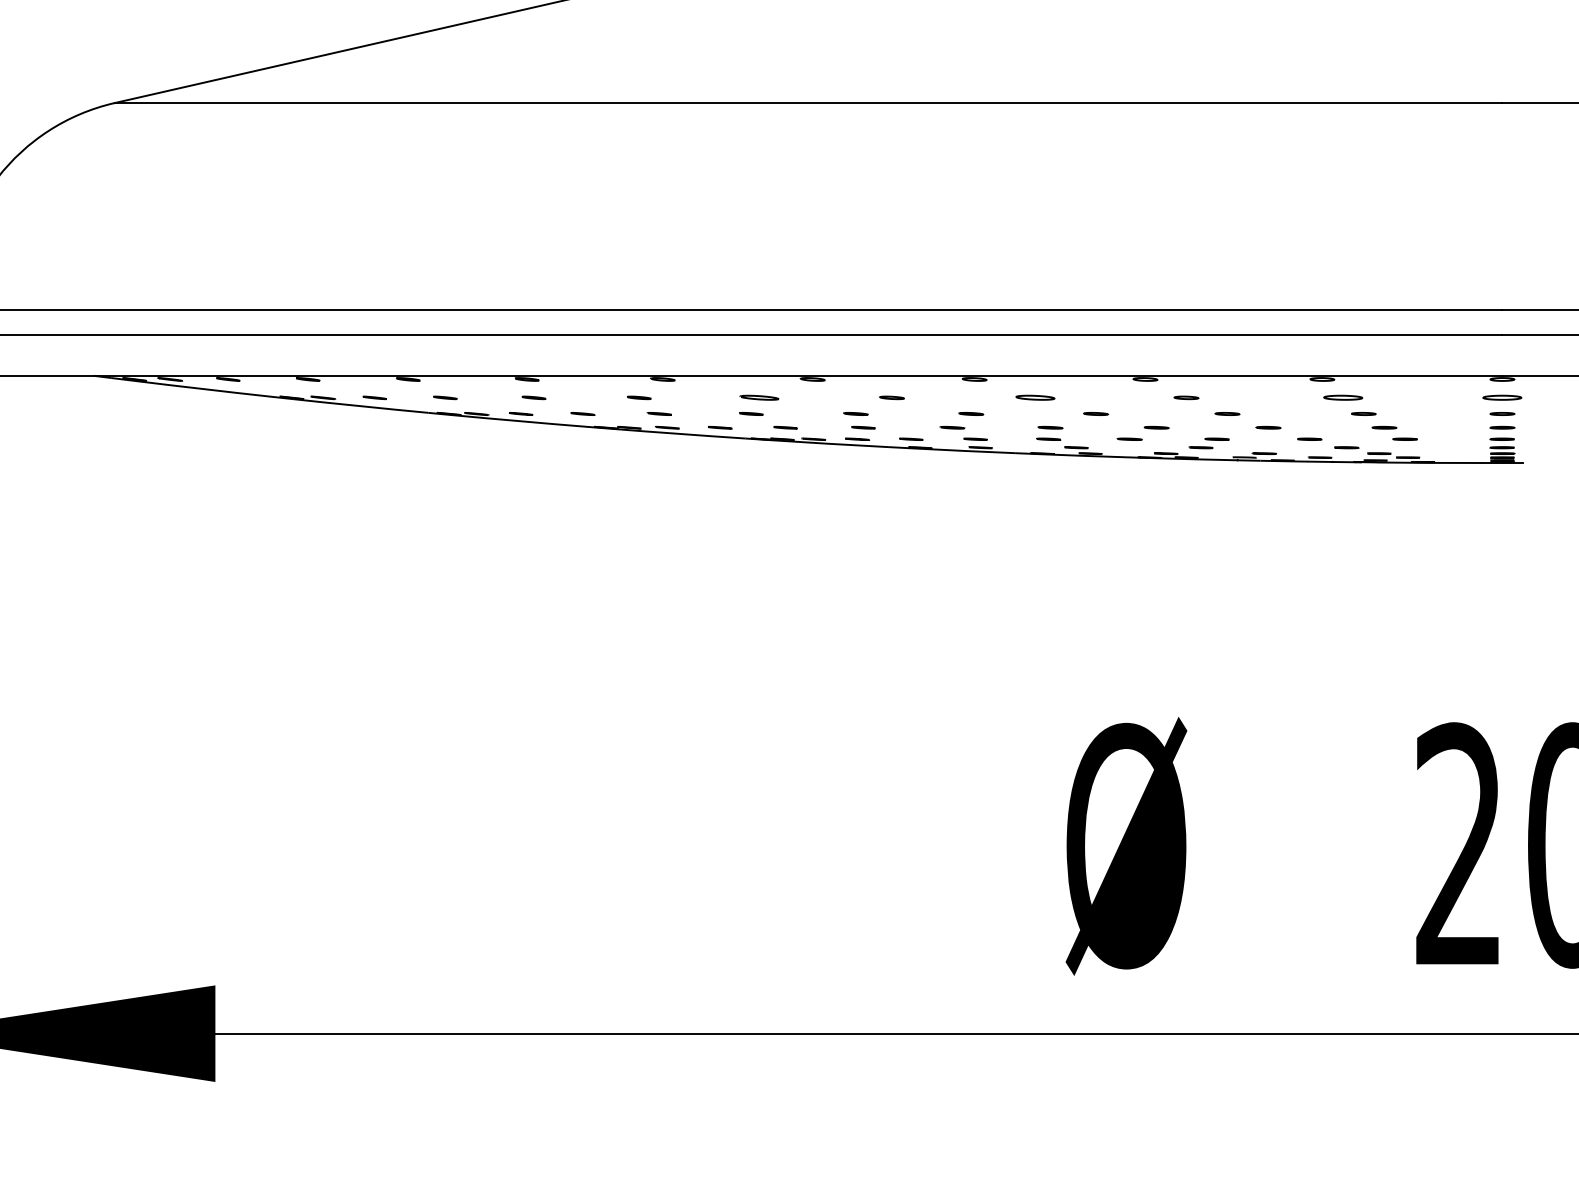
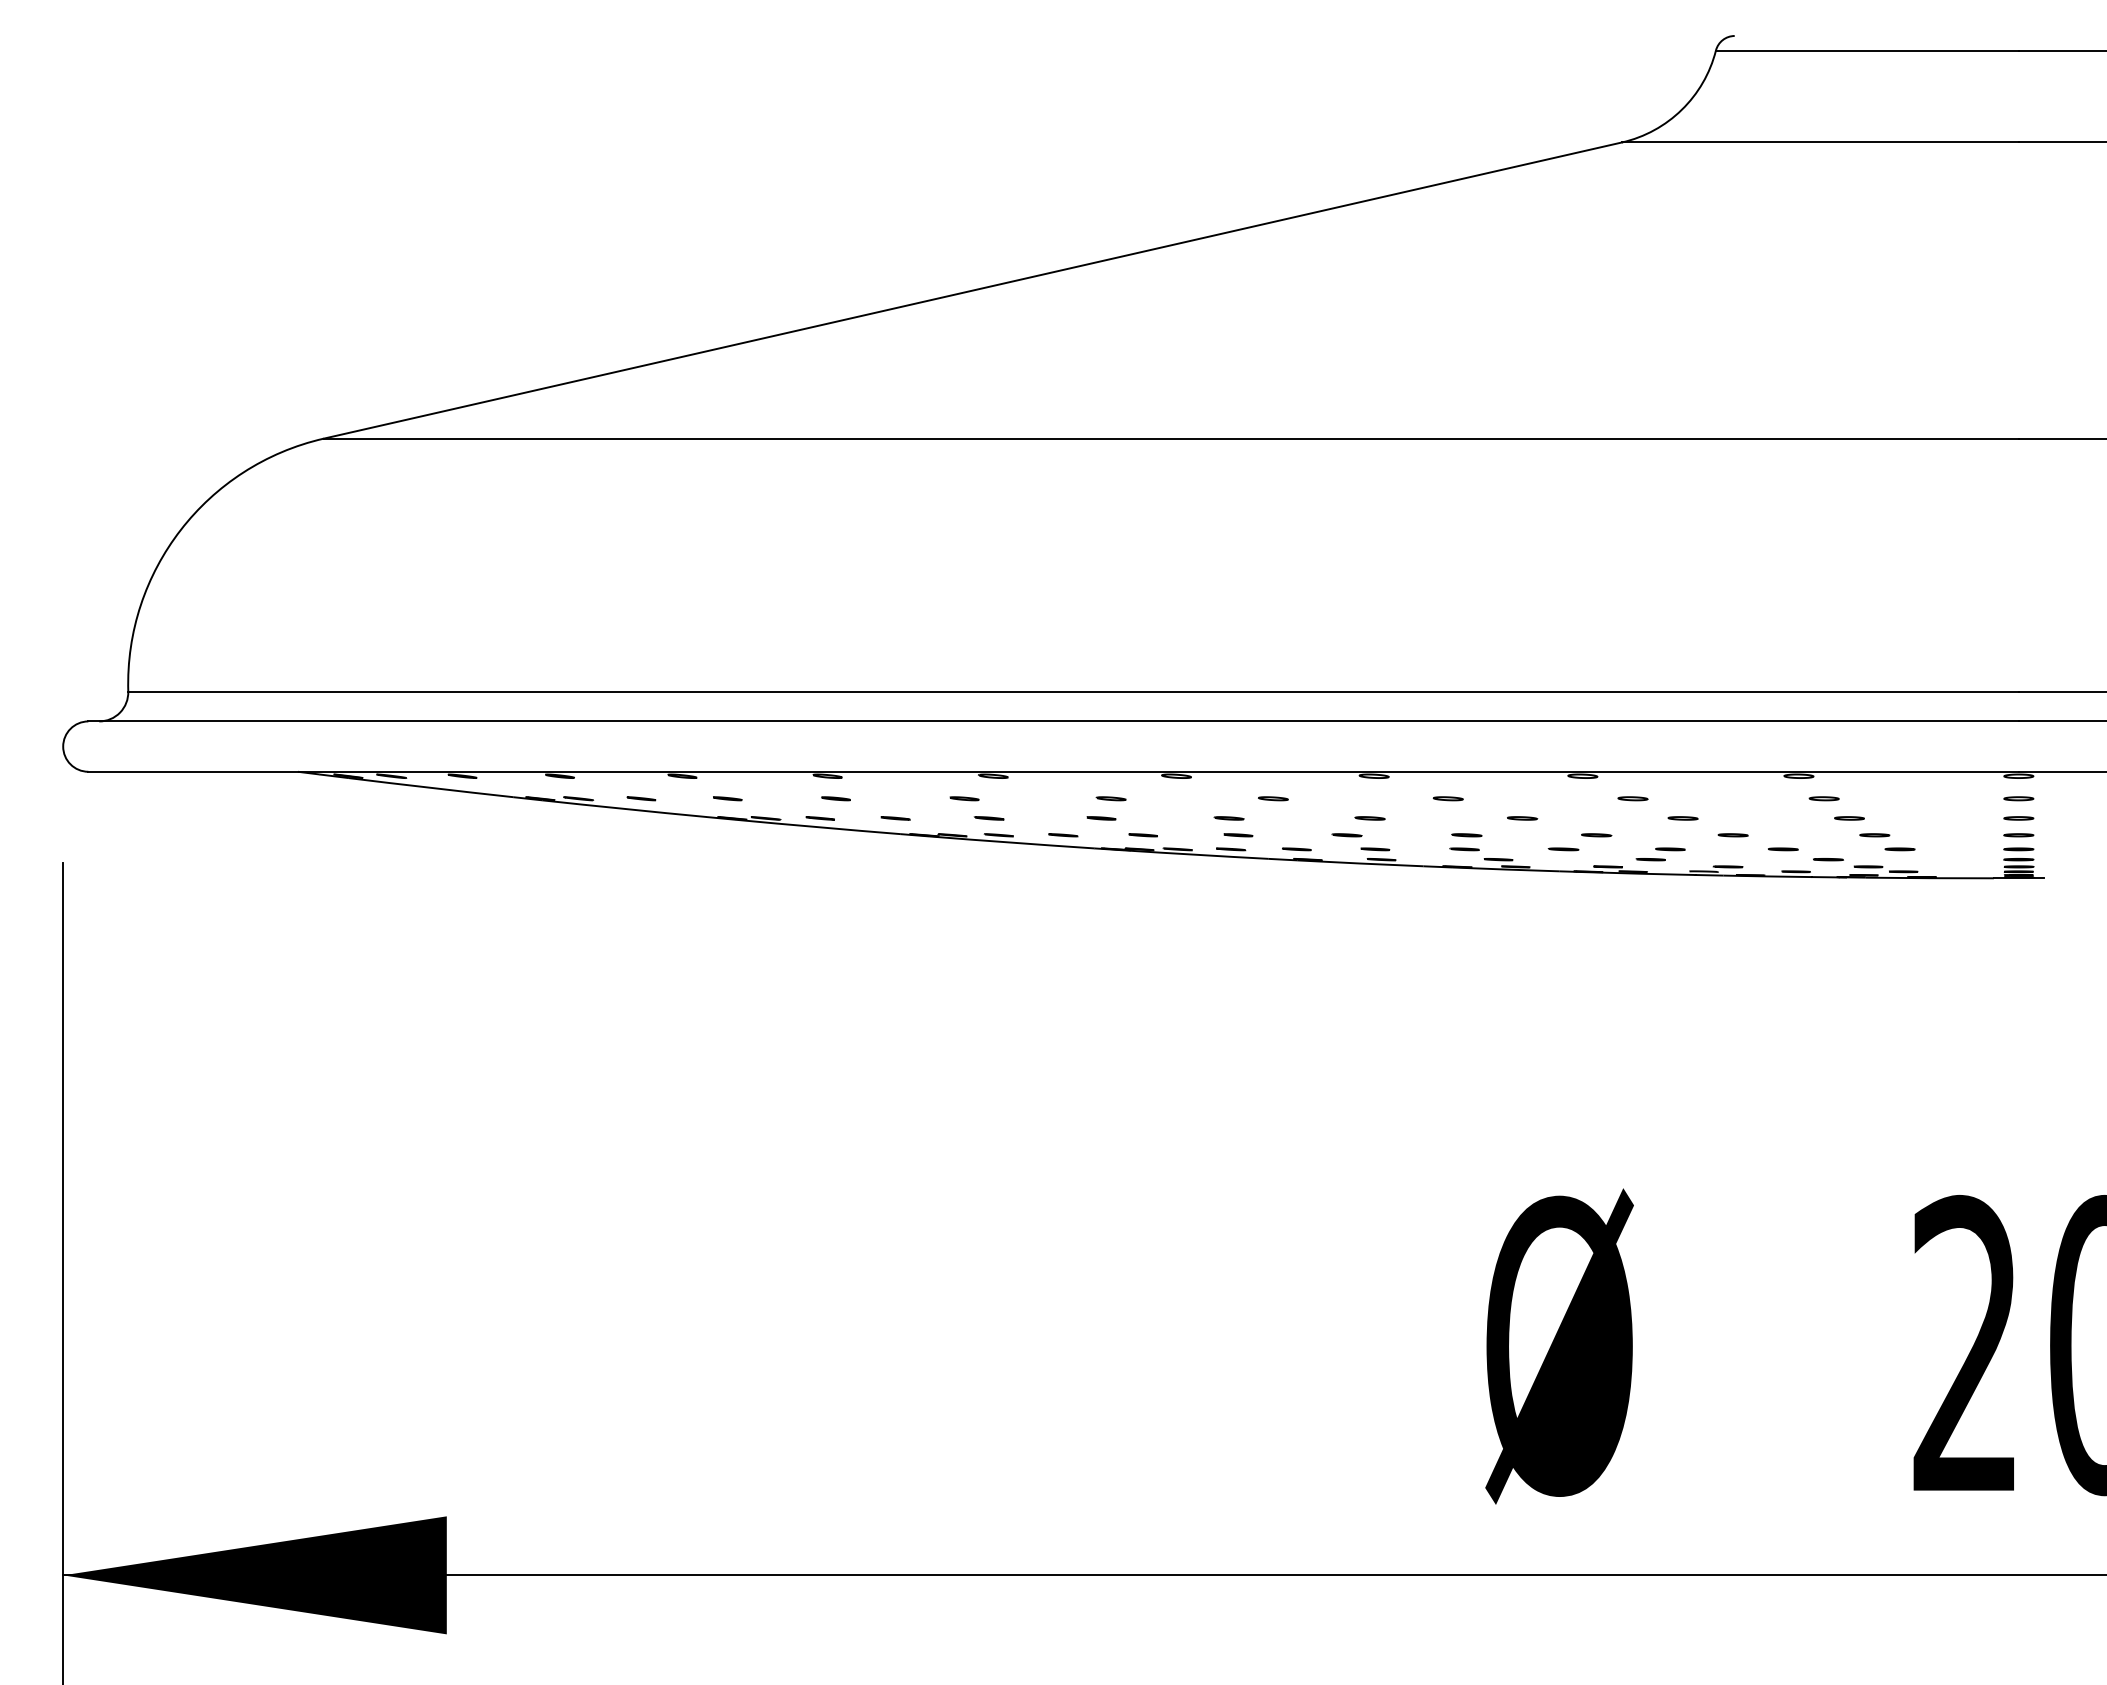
part: (758, 397) -> (1110, 798), size x0.62
part: (1034, 397) -> (1447, 798), size x0.62
part: (1342, 397) -> (1823, 798), size x0.62
part: (1502, 397) -> (2018, 798), size x0.62

